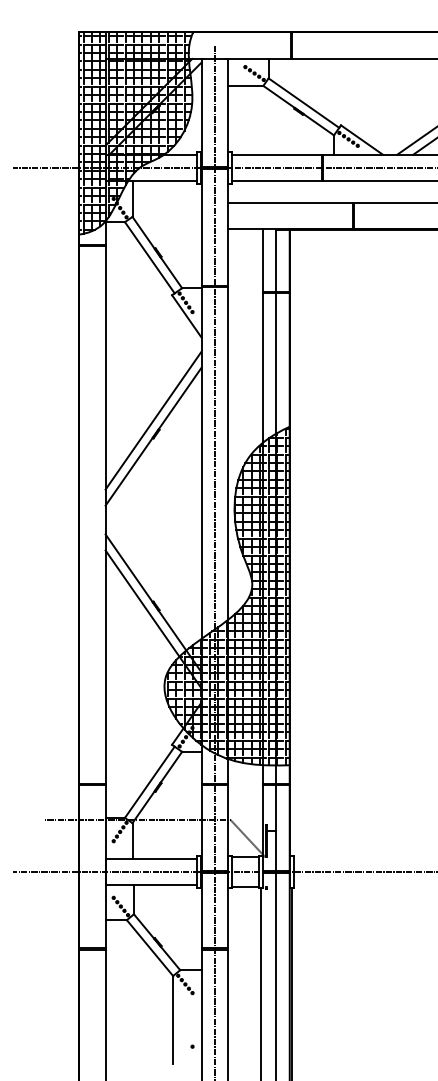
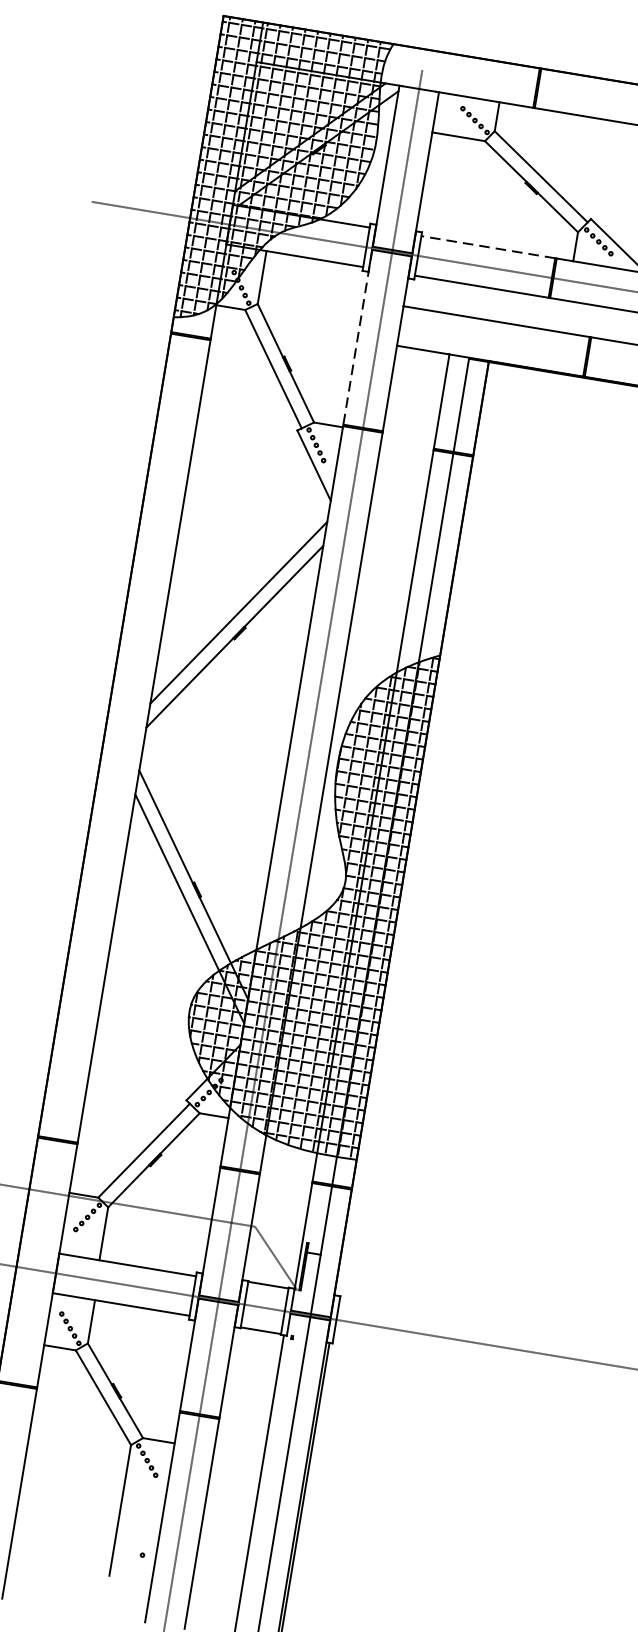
line: (277, 154) -> (489, 246), solid -> dashed
line: (201, 227) -> (357, 336), solid -> dashed

